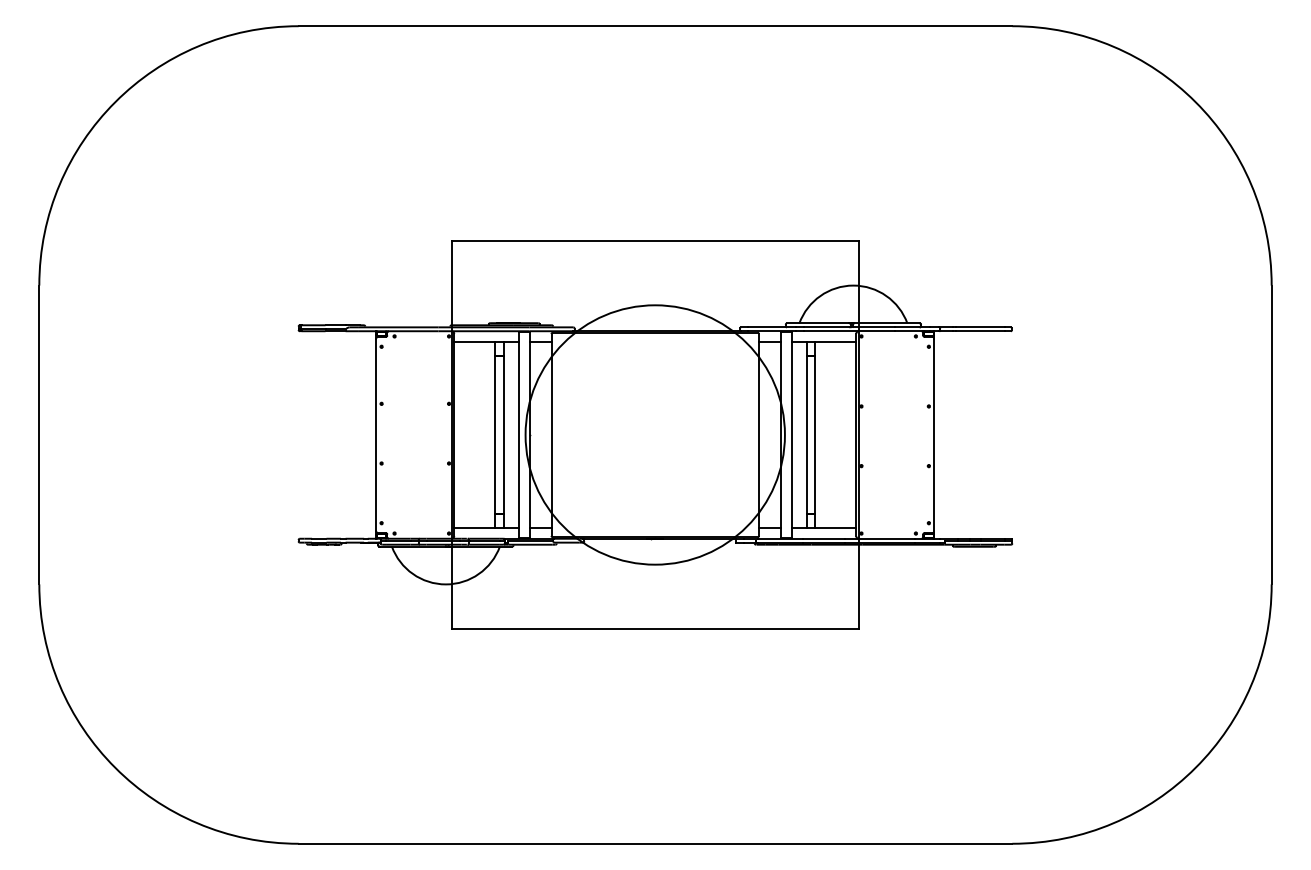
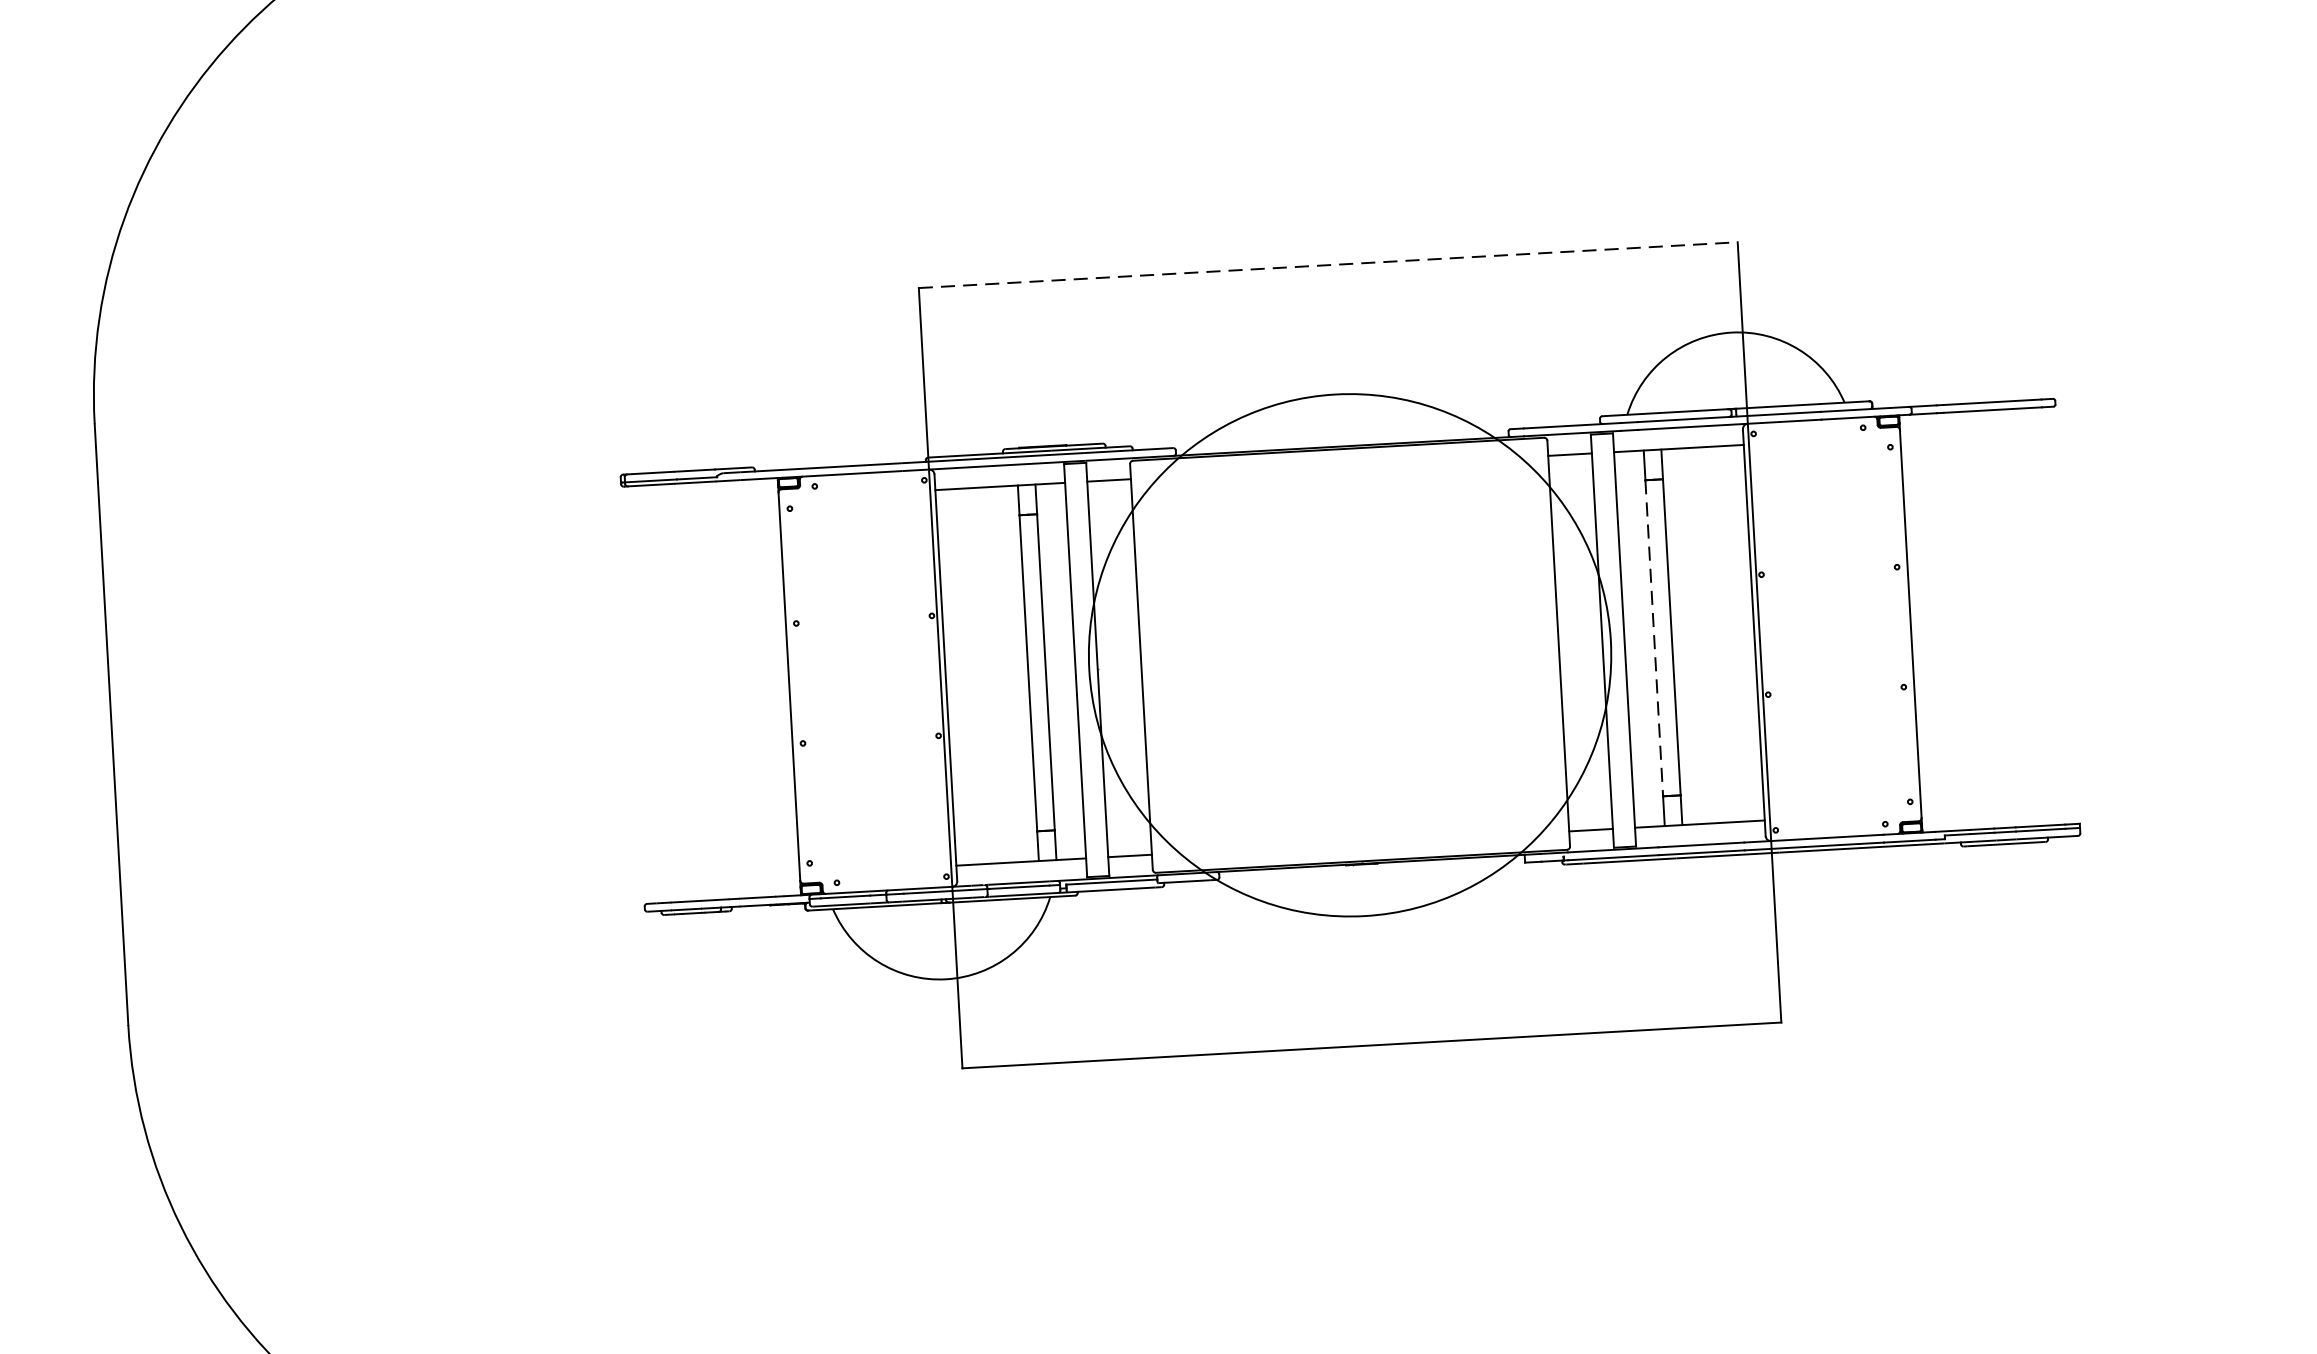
line: (655, 240) -> (1328, 264), solid -> dashed
line: (806, 434) -> (1654, 637), solid -> dashed

